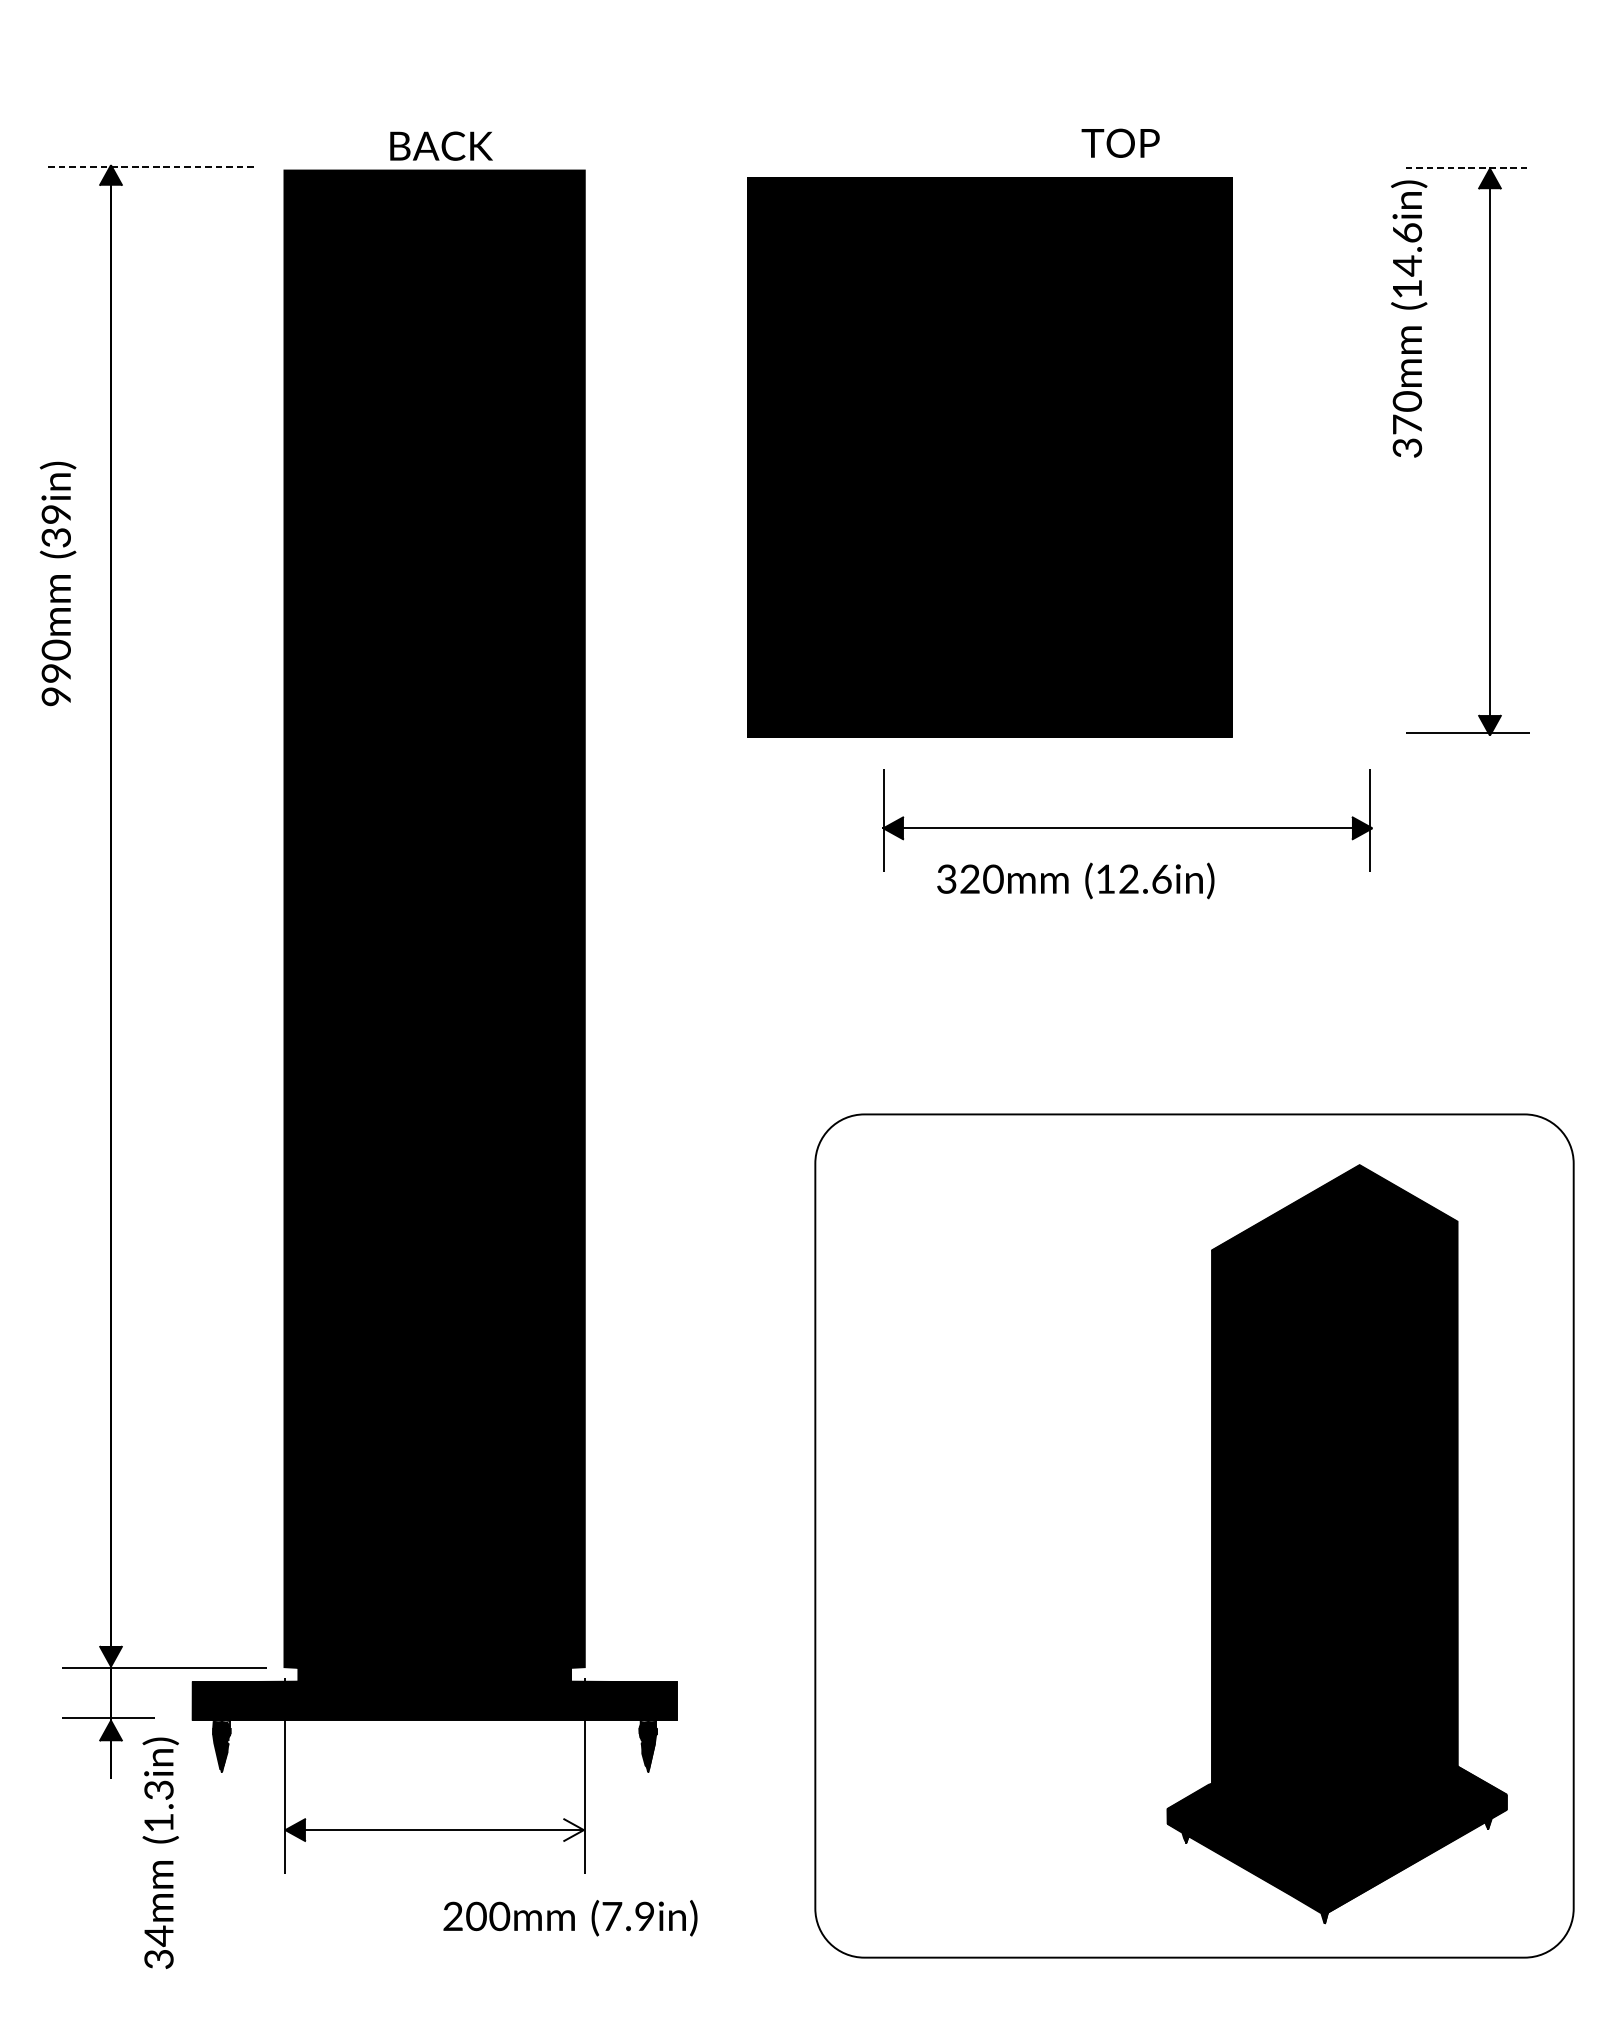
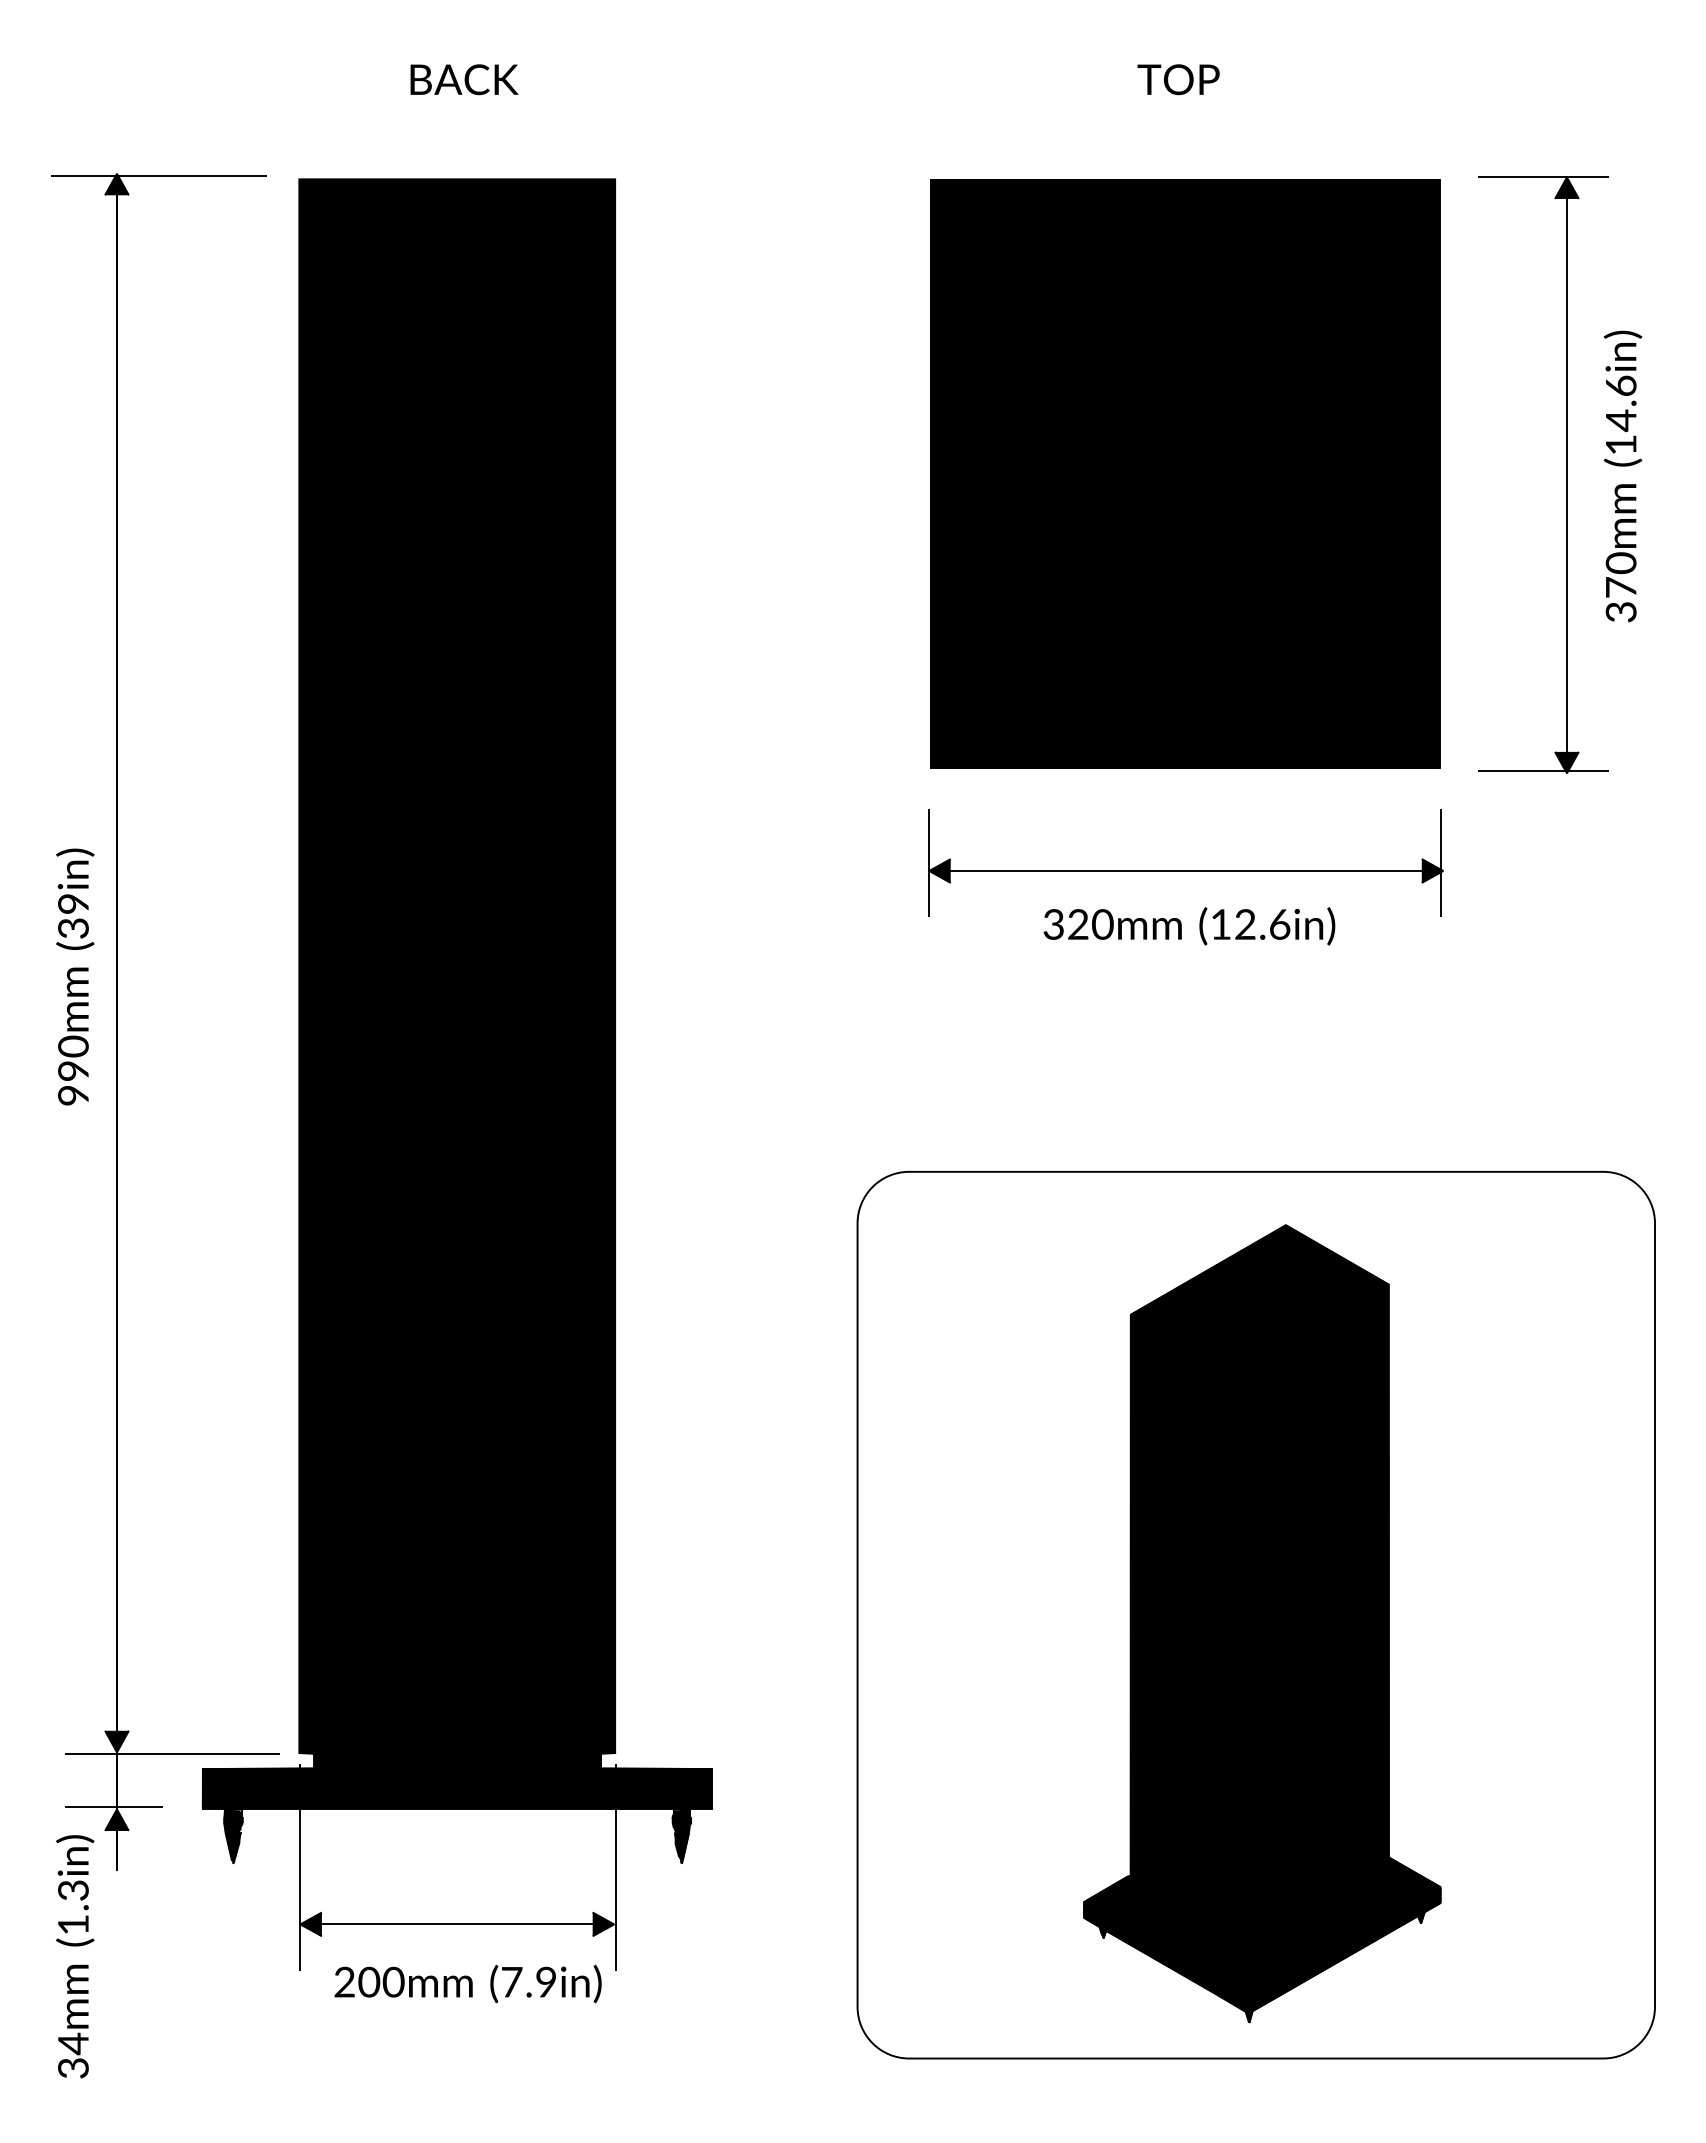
text: (1120, 143) -> (1178, 79), moved
text: (441, 145) -> (464, 79), moved
line: (150, 166) -> (158, 175), dashed -> solid
line: (1467, 167) -> (1543, 176), dashed -> solid
text: (1408, 319) -> (1622, 476), moved
part: (990, 456) -> (1185, 473), moved
text: (58, 583) -> (75, 976), moved
text: (1075, 881) -> (1189, 926), moved
part: (1337, 1543) -> (1262, 1623), moved
fill: (573, 1830) -> (603, 1924), added
text: (160, 1853) -> (75, 1956), moved
text: (569, 1917) -> (467, 1983), moved

